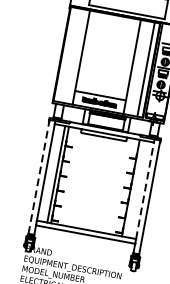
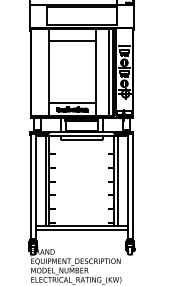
line: (112, 27) -> (71, 40), added
line: (38, 177) -> (30, 186), dashed -> solid
line: (135, 188) -> (118, 180), added
line: (145, 190) -> (127, 180), dashed -> solid

